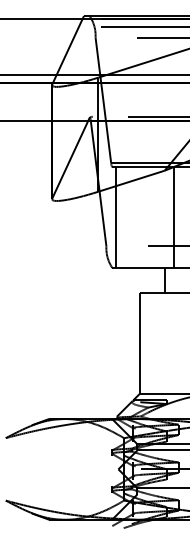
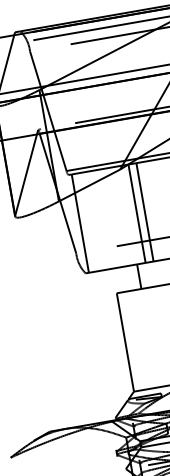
line: (181, 217) -> (144, 212), added

